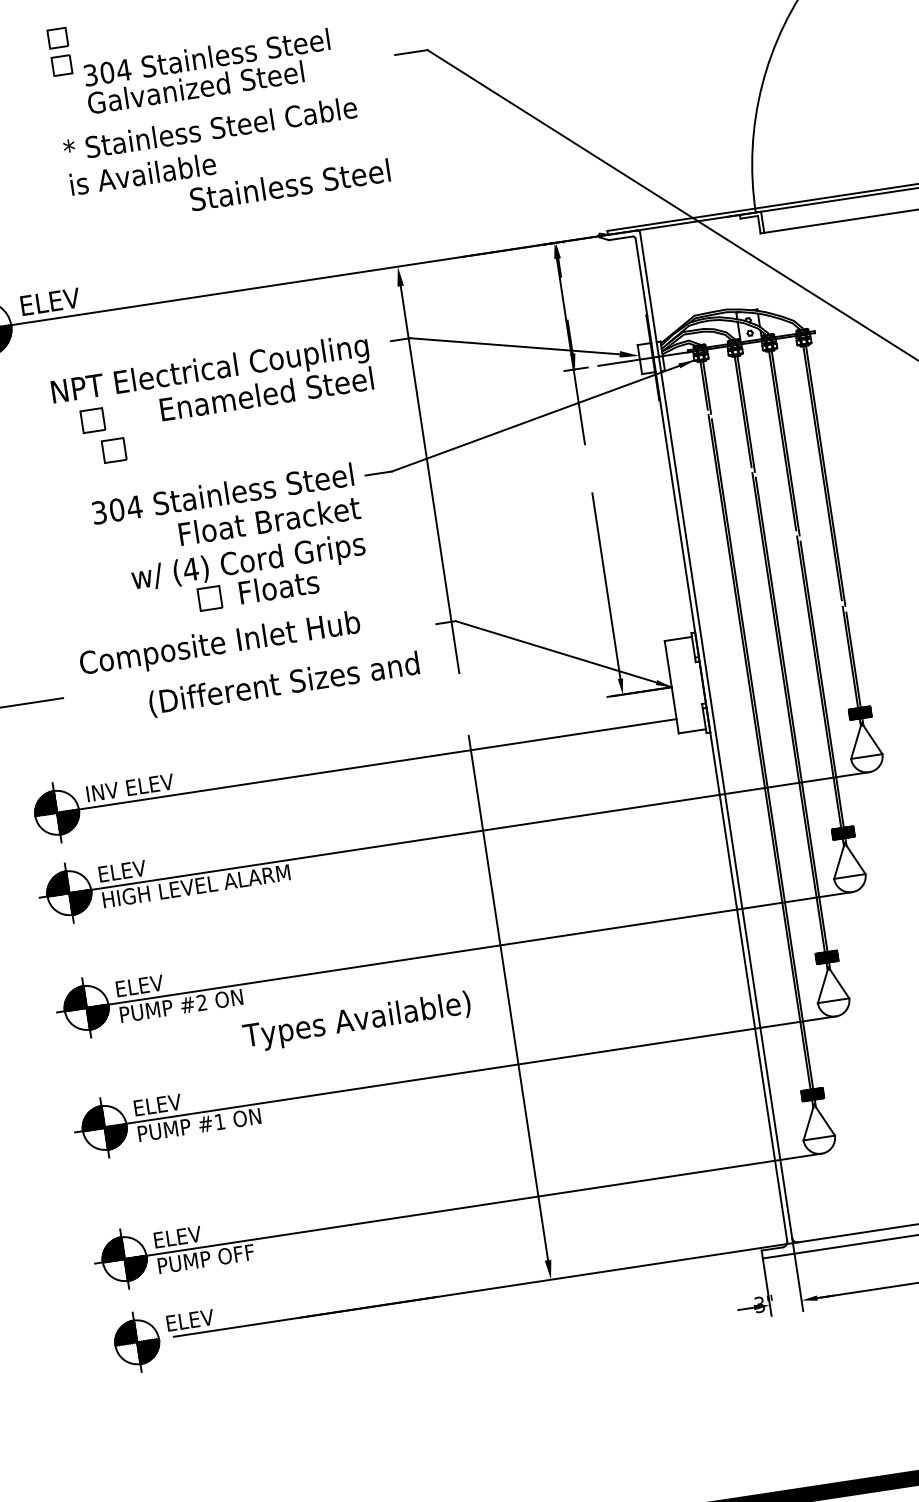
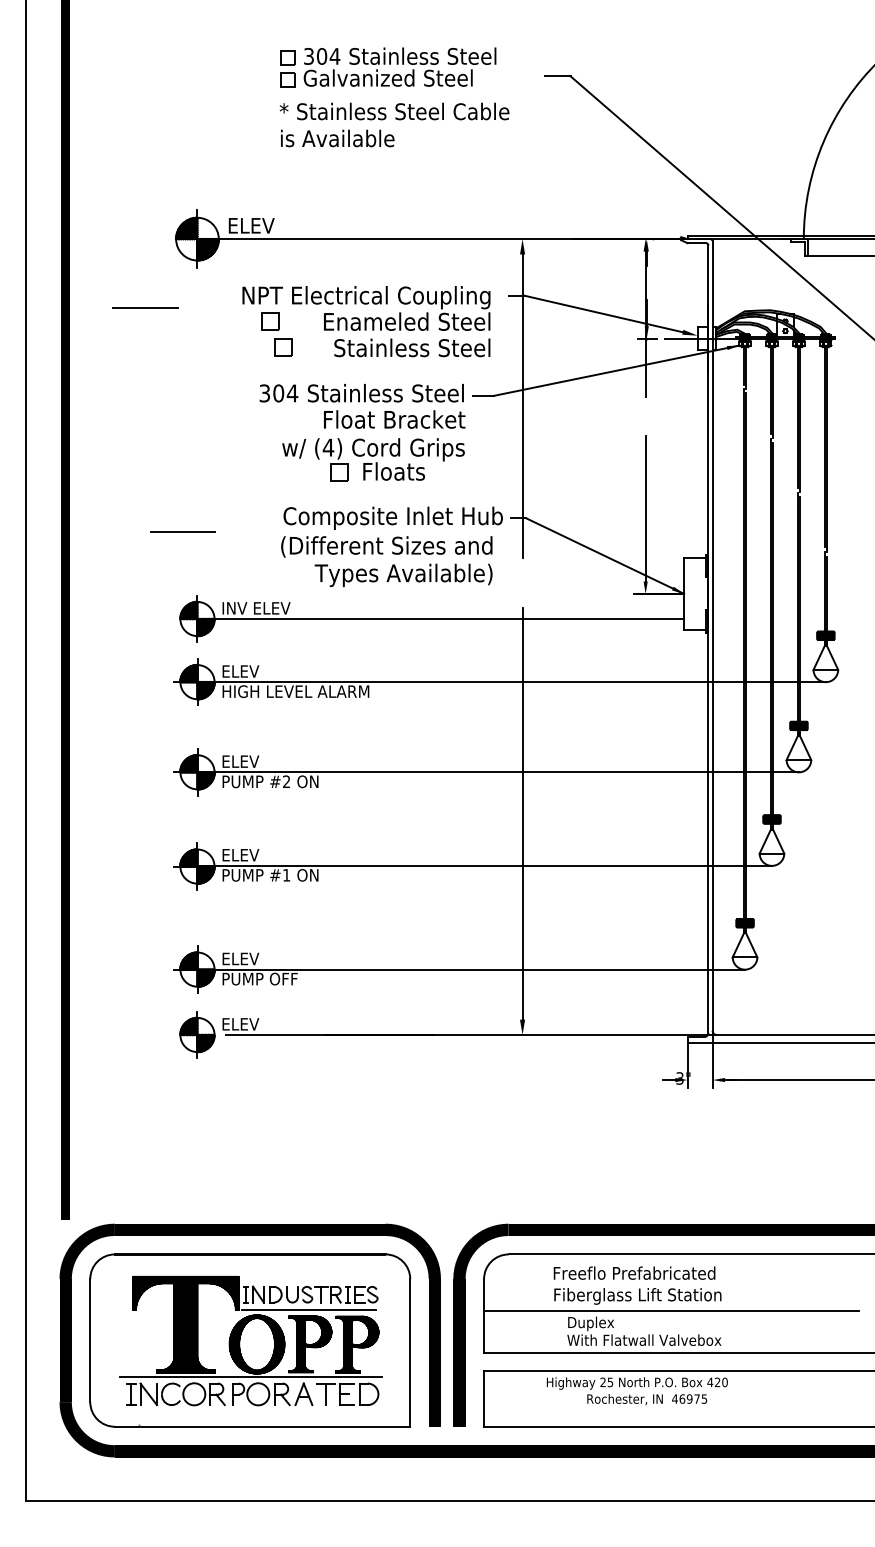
part: (59, 51) -> (287, 68), moved
text: (290, 184) -> (412, 347), moved
text: (219, 644) -> (392, 517), moved
text: (357, 1021) -> (403, 575), moved

